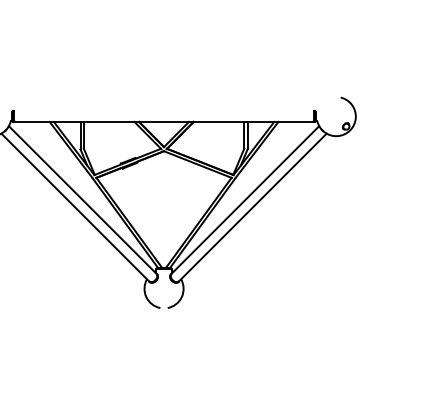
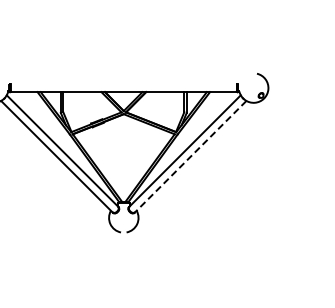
line: (252, 207) -> (190, 156), solid -> dashed

